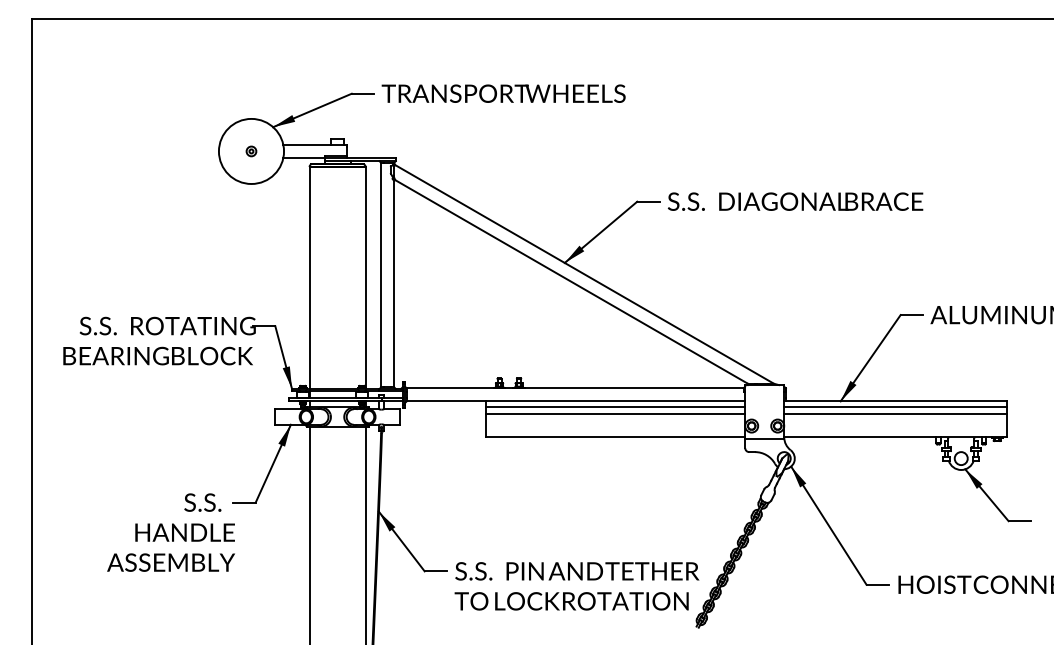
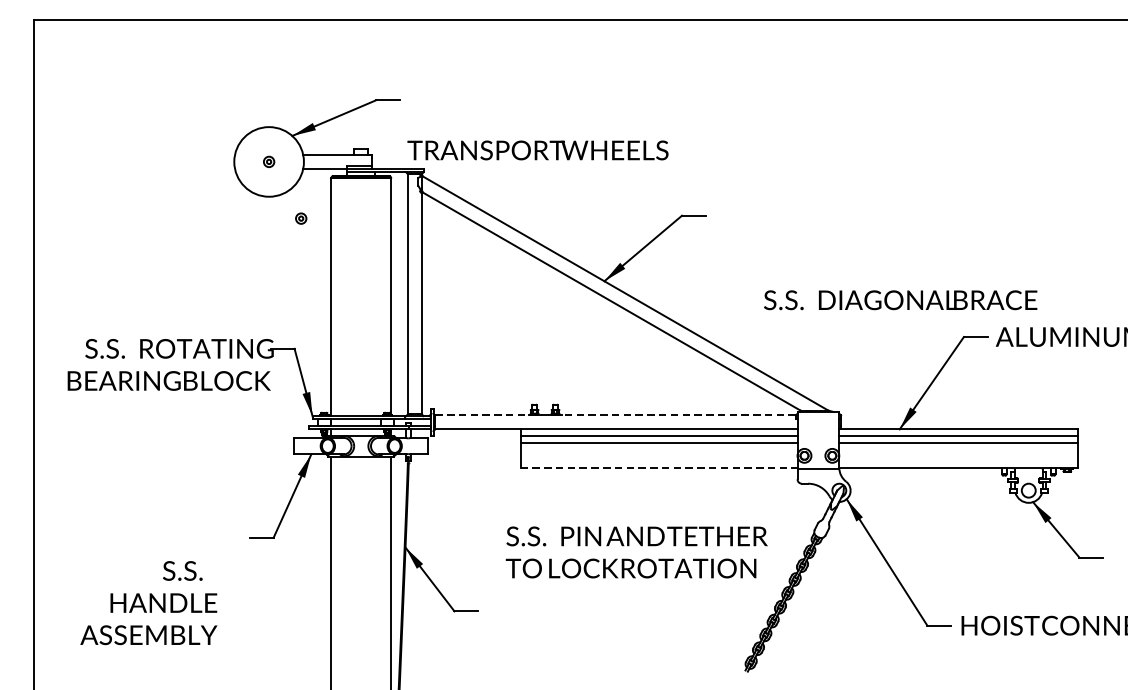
text: (503, 93) -> (537, 150), moved
text: (795, 201) -> (900, 300), moved
part: (281, 204) -> (301, 218), added
line: (575, 388) -> (615, 415), solid -> dashed
line: (616, 437) -> (659, 468), solid -> dashed
text: (170, 532) -> (148, 602), moved
text: (576, 586) -> (636, 552), moved

